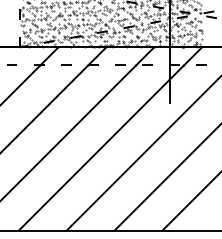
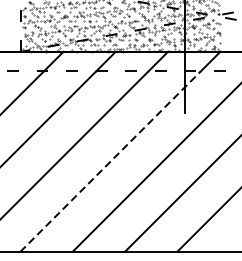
line: (101, 148) -> (110, 162), solid -> dashed

